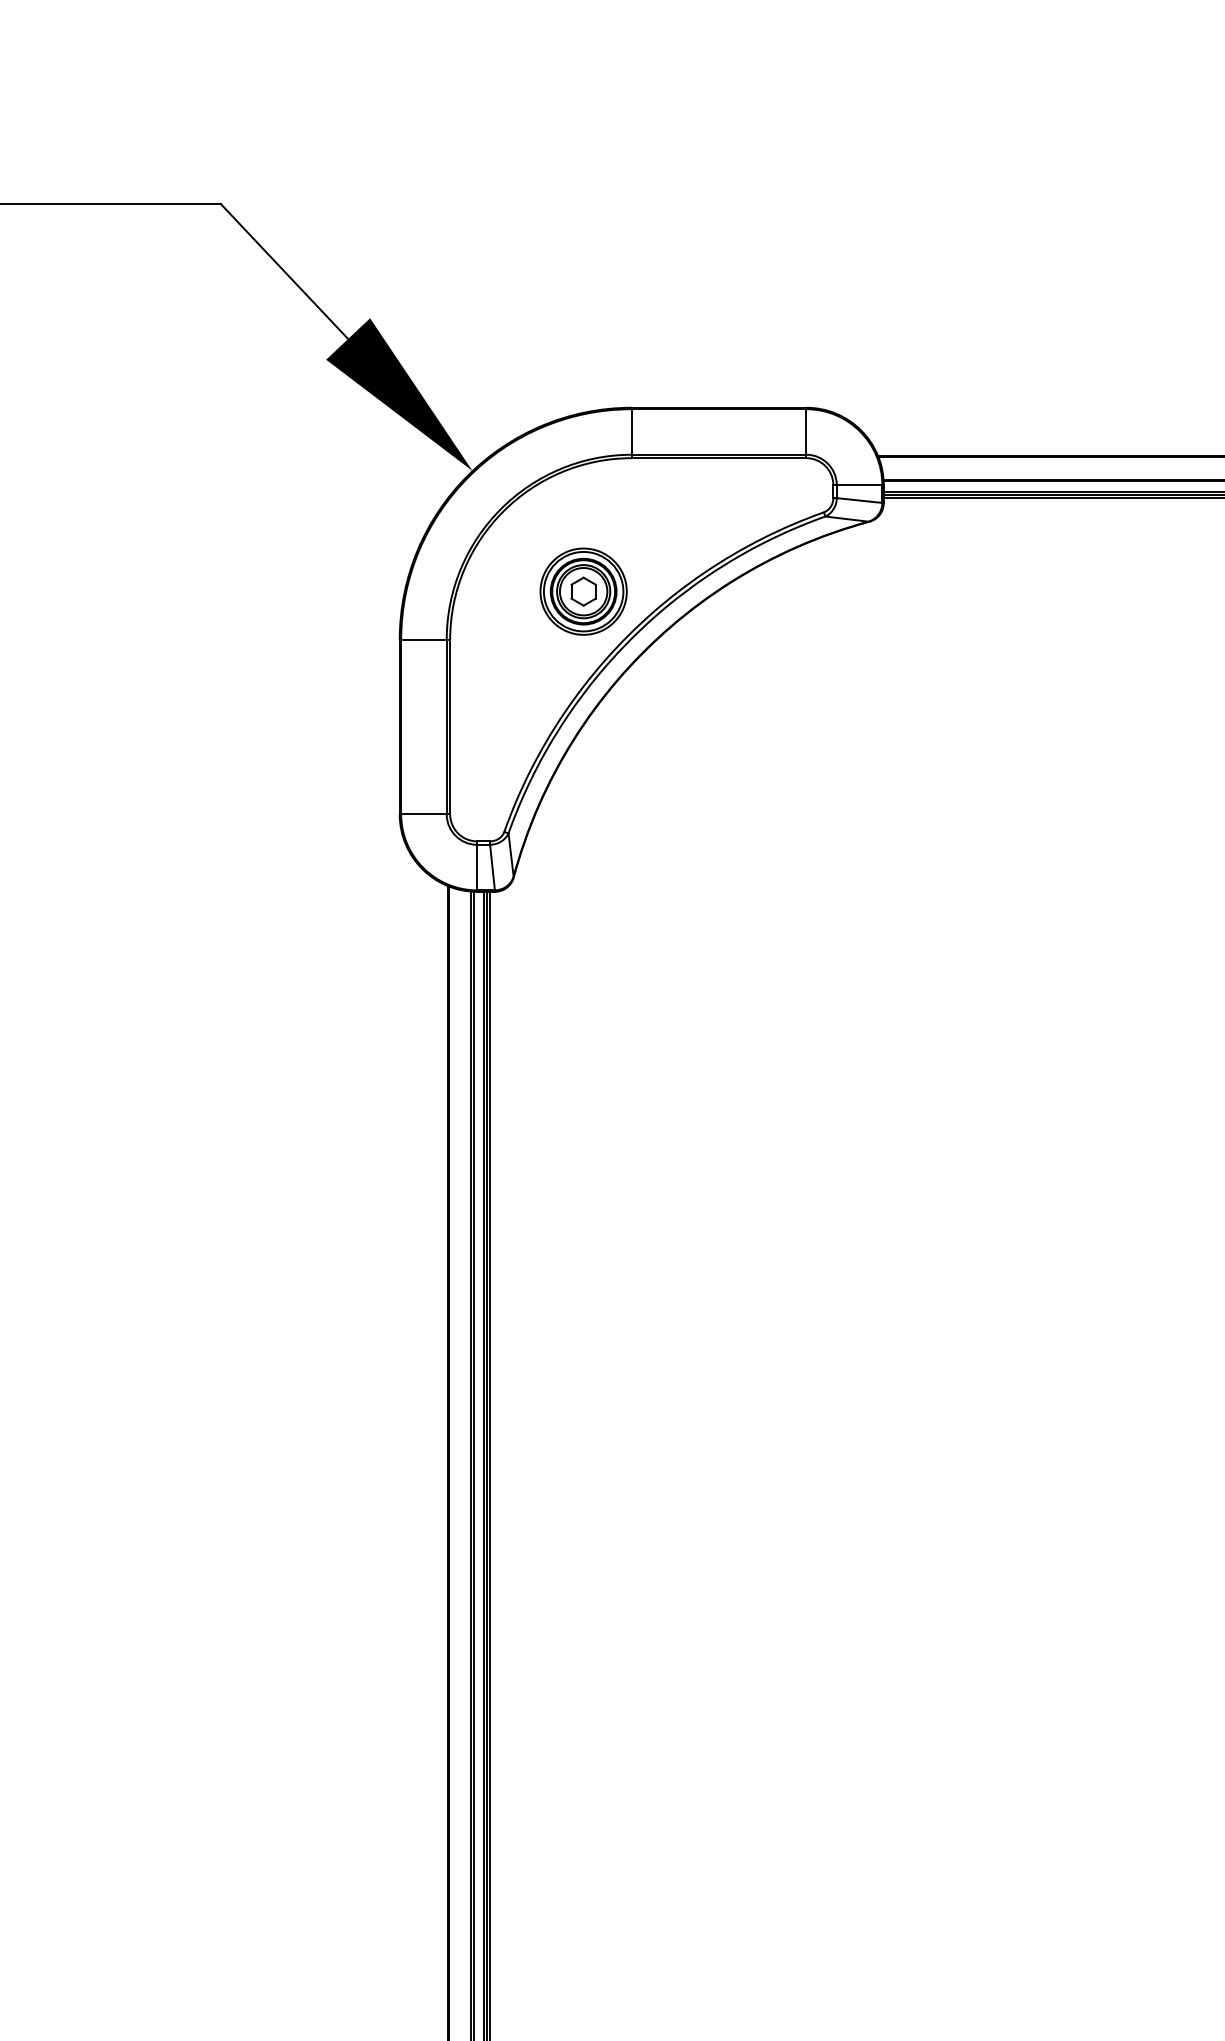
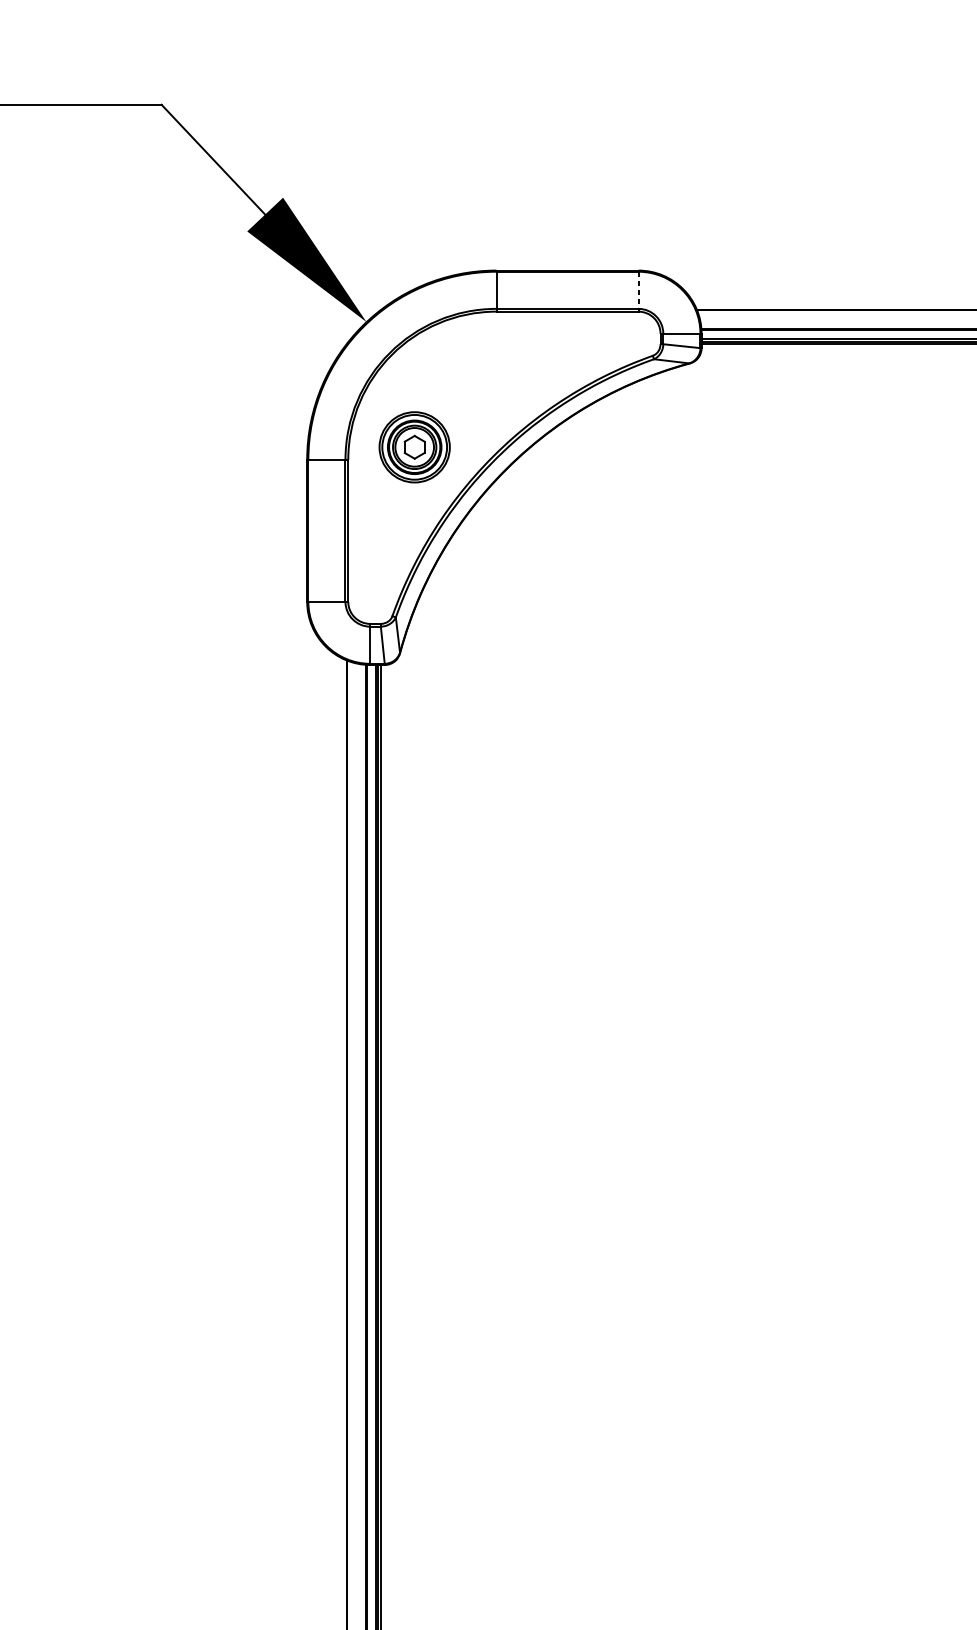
line: (806, 431) -> (638, 289), solid -> dashed
part: (583, 591) -> (414, 447), moved

